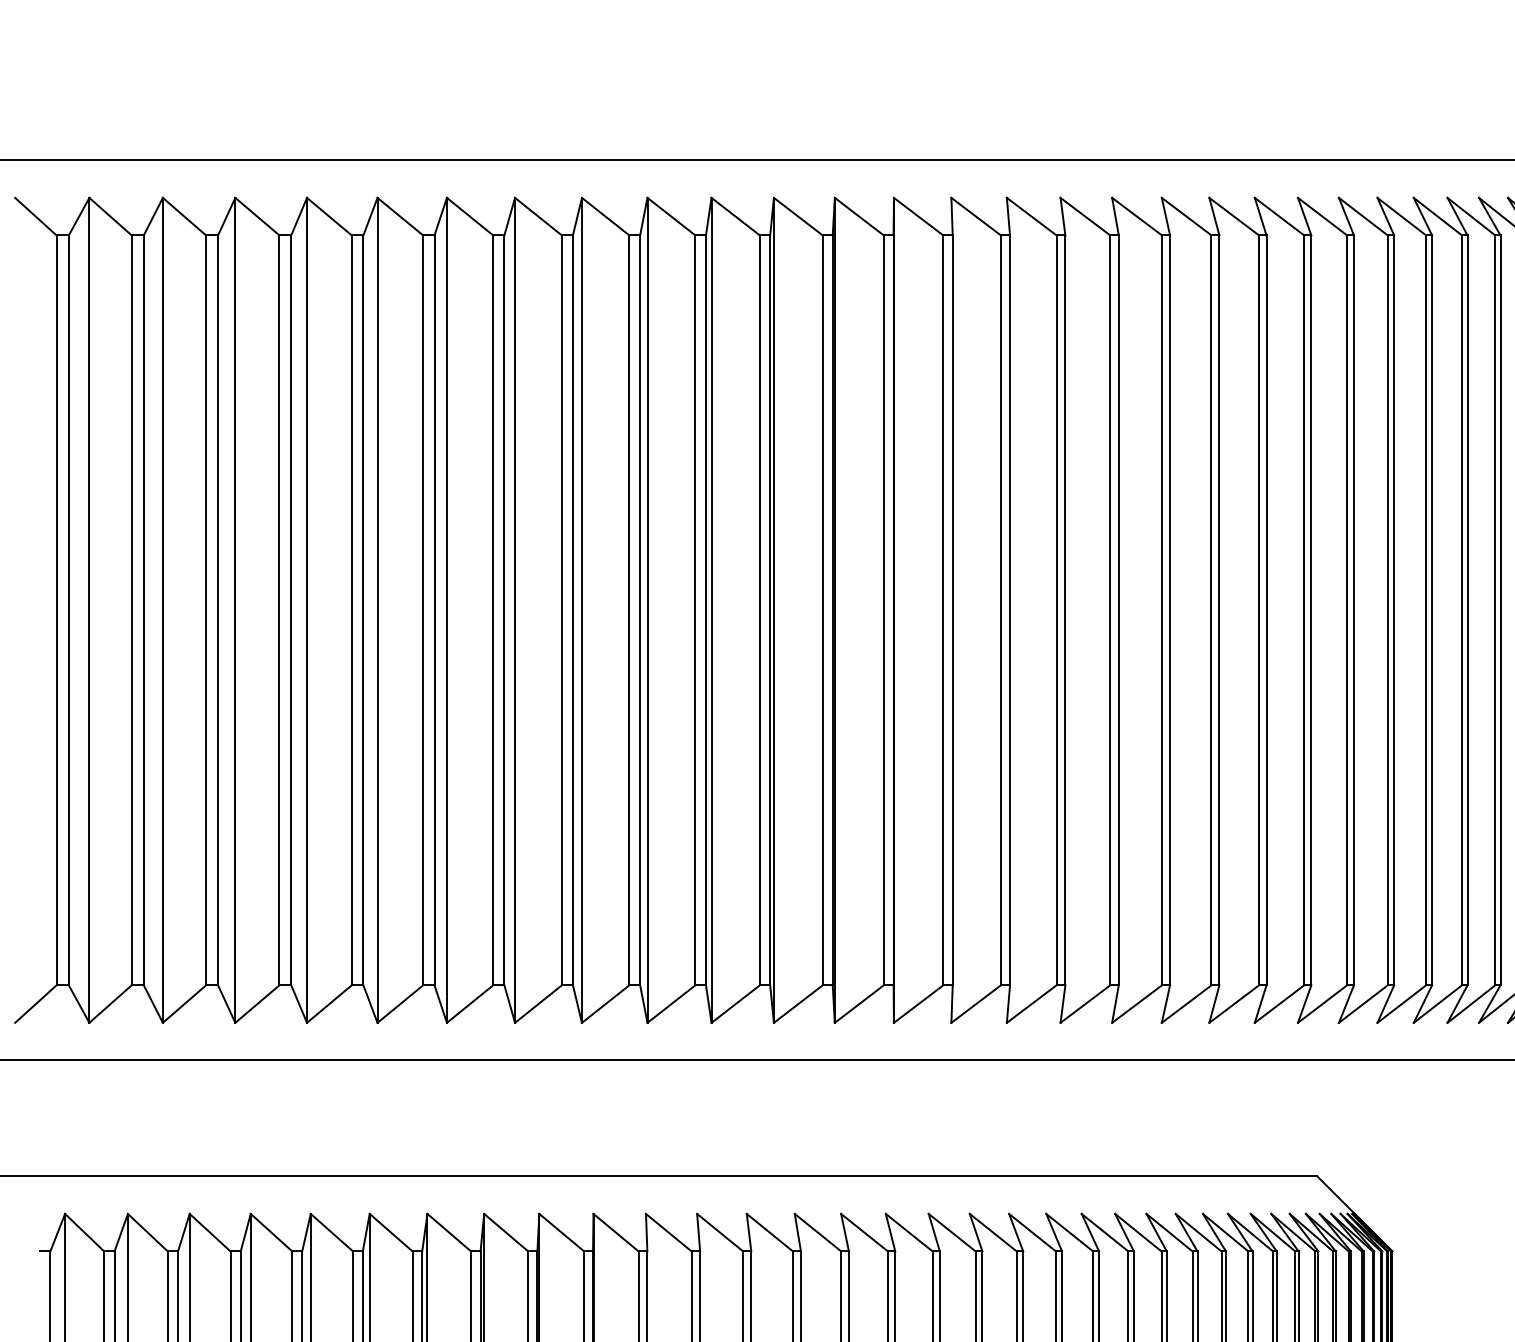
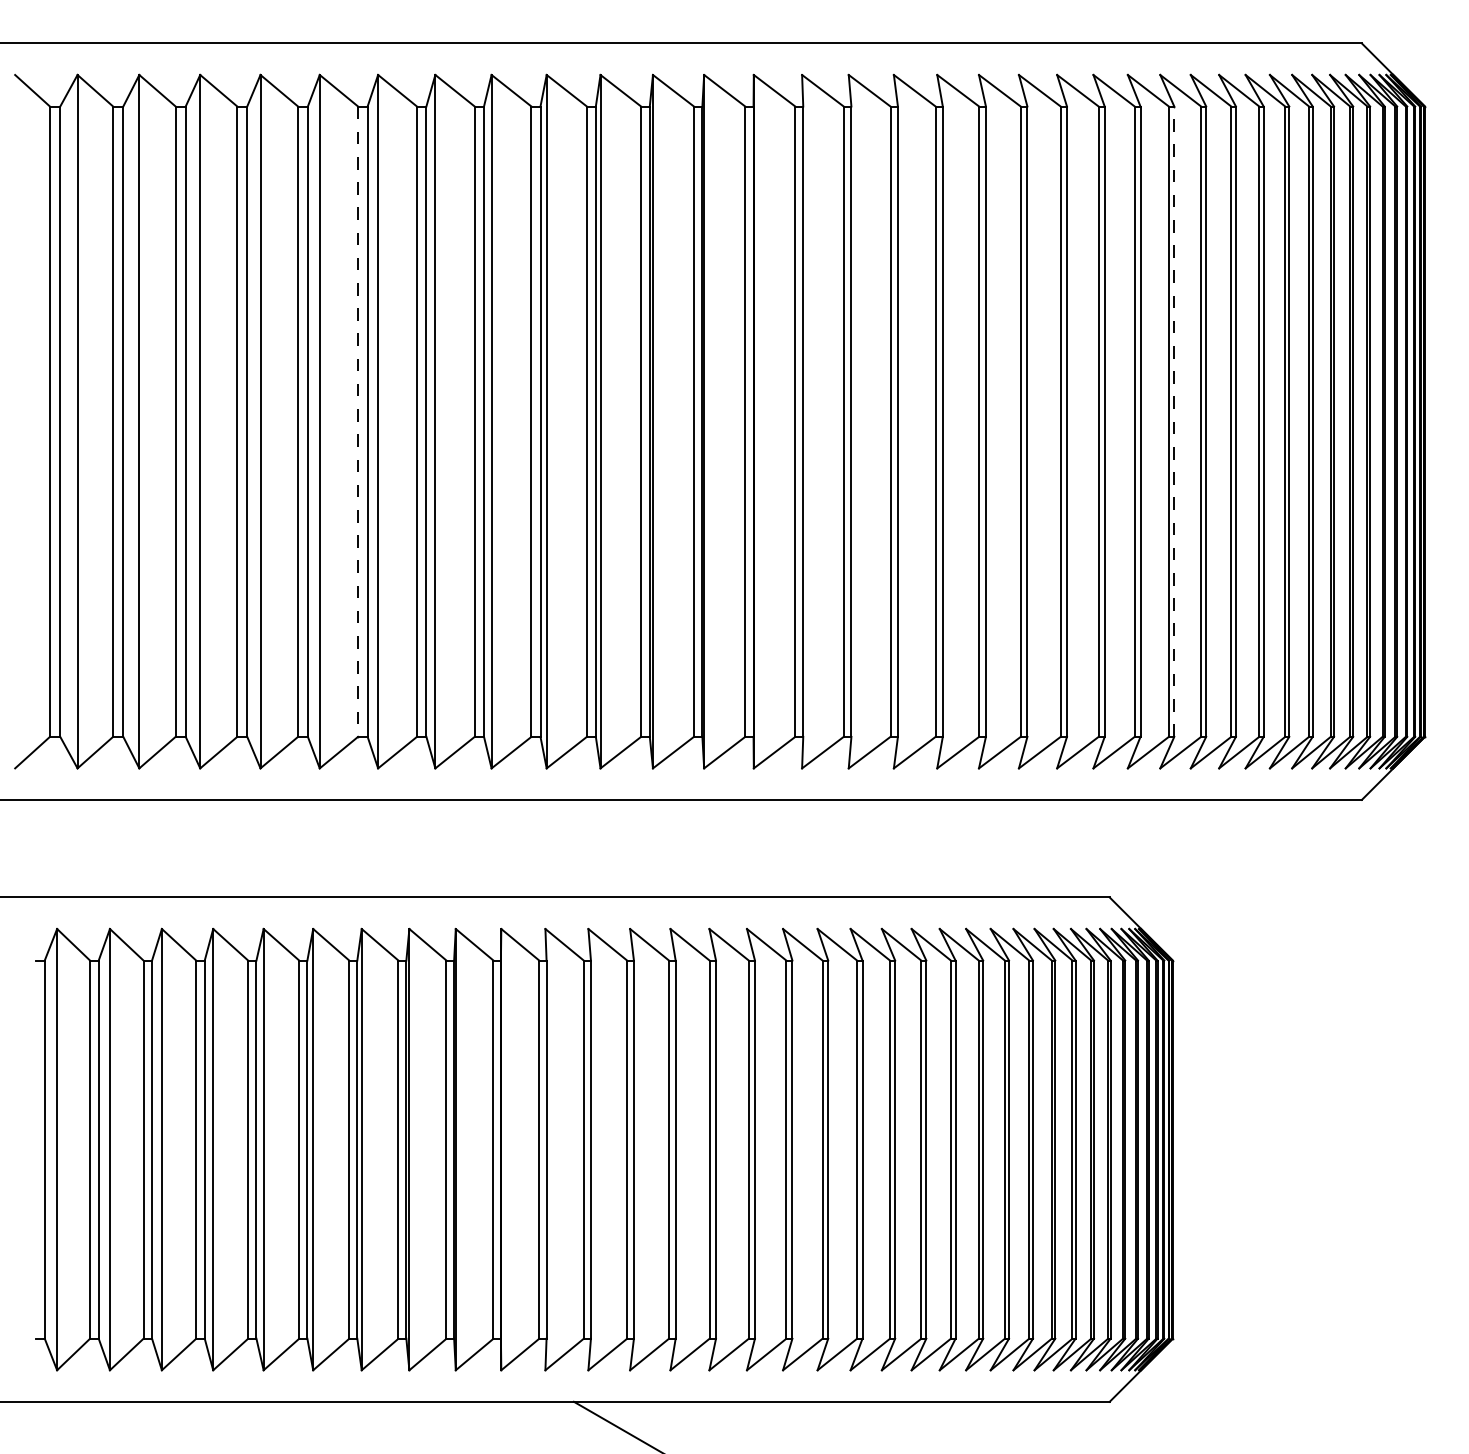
line: (1394, 610) -> (1174, 421), solid -> dashed
line: (423, 611) -> (358, 422), solid -> dashed

